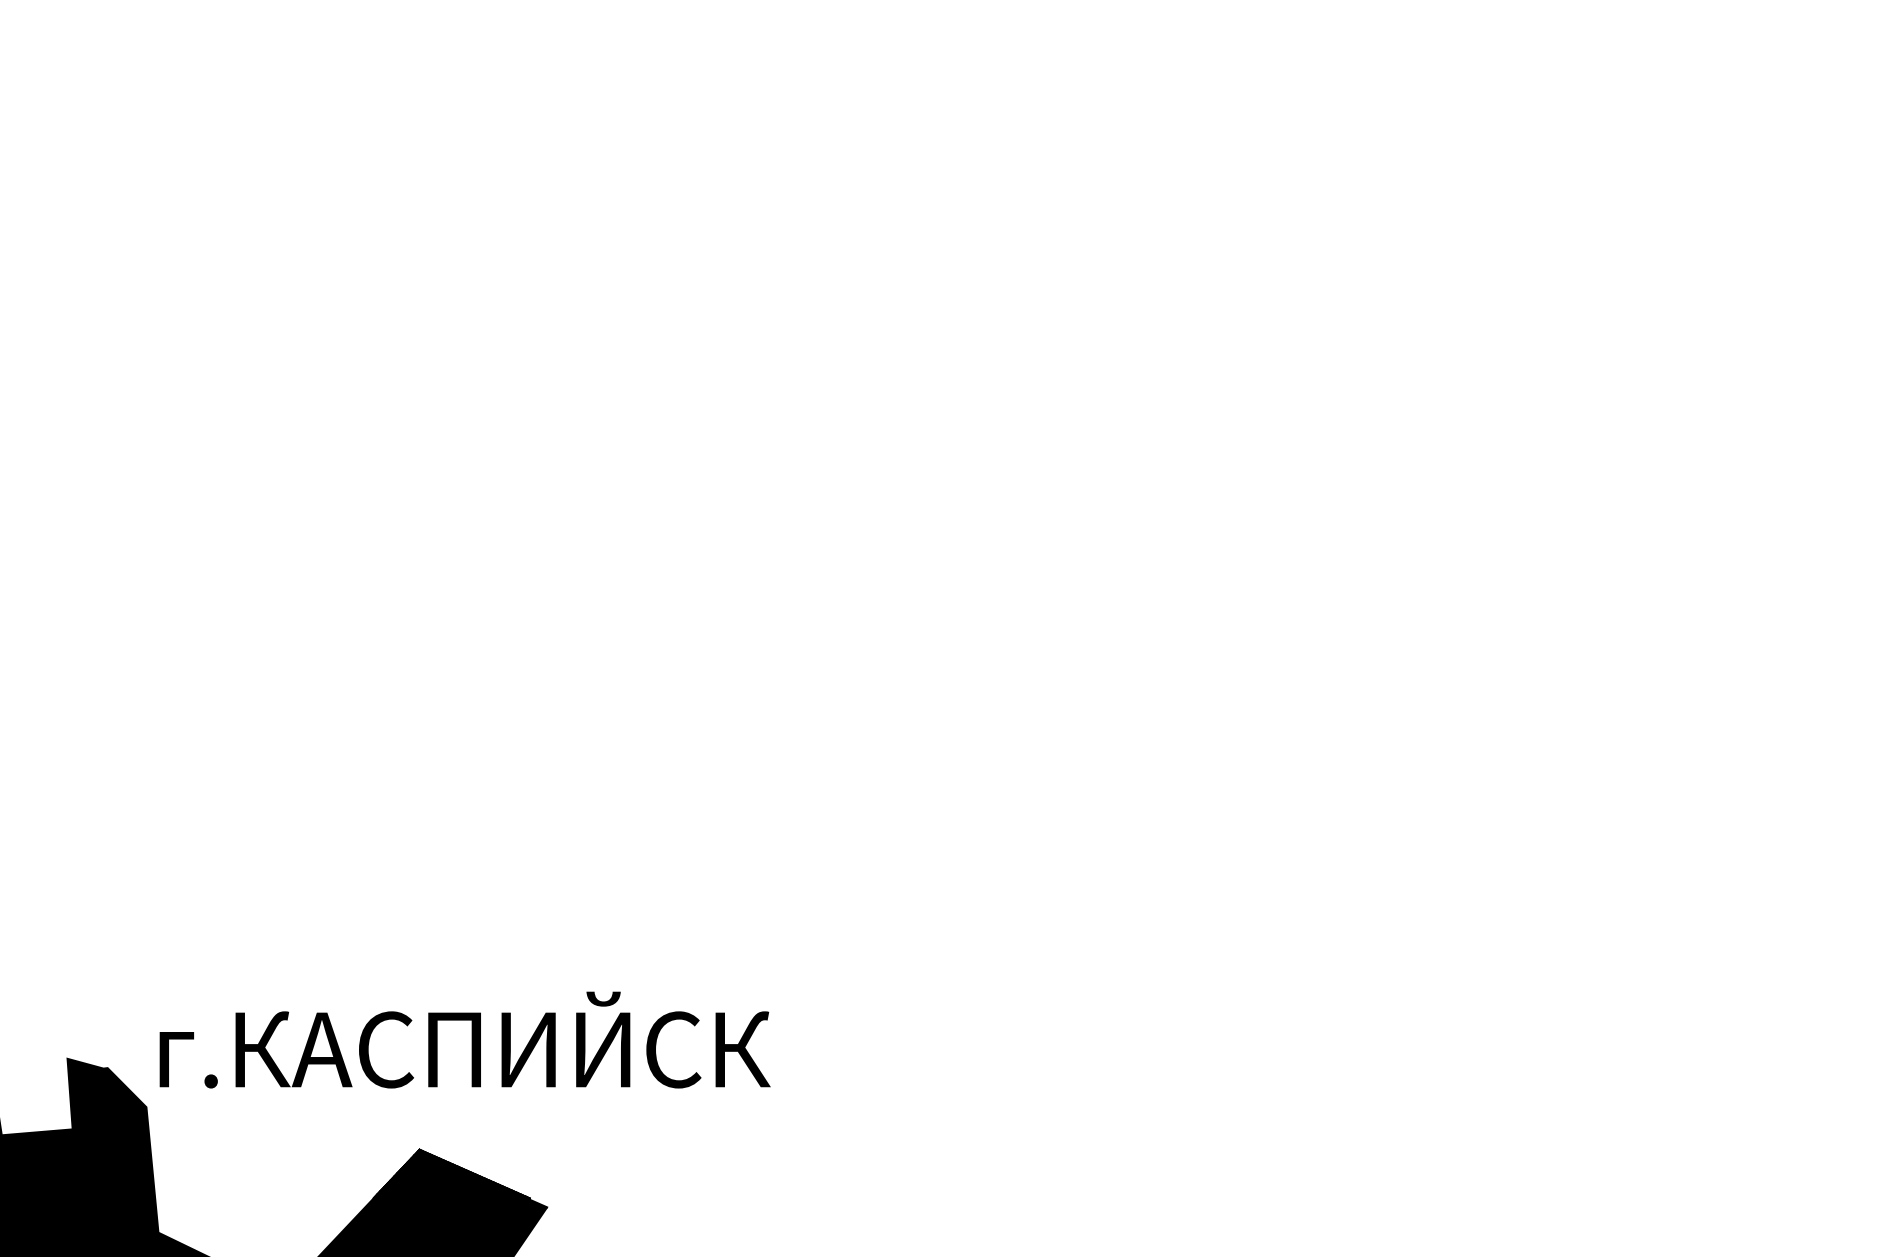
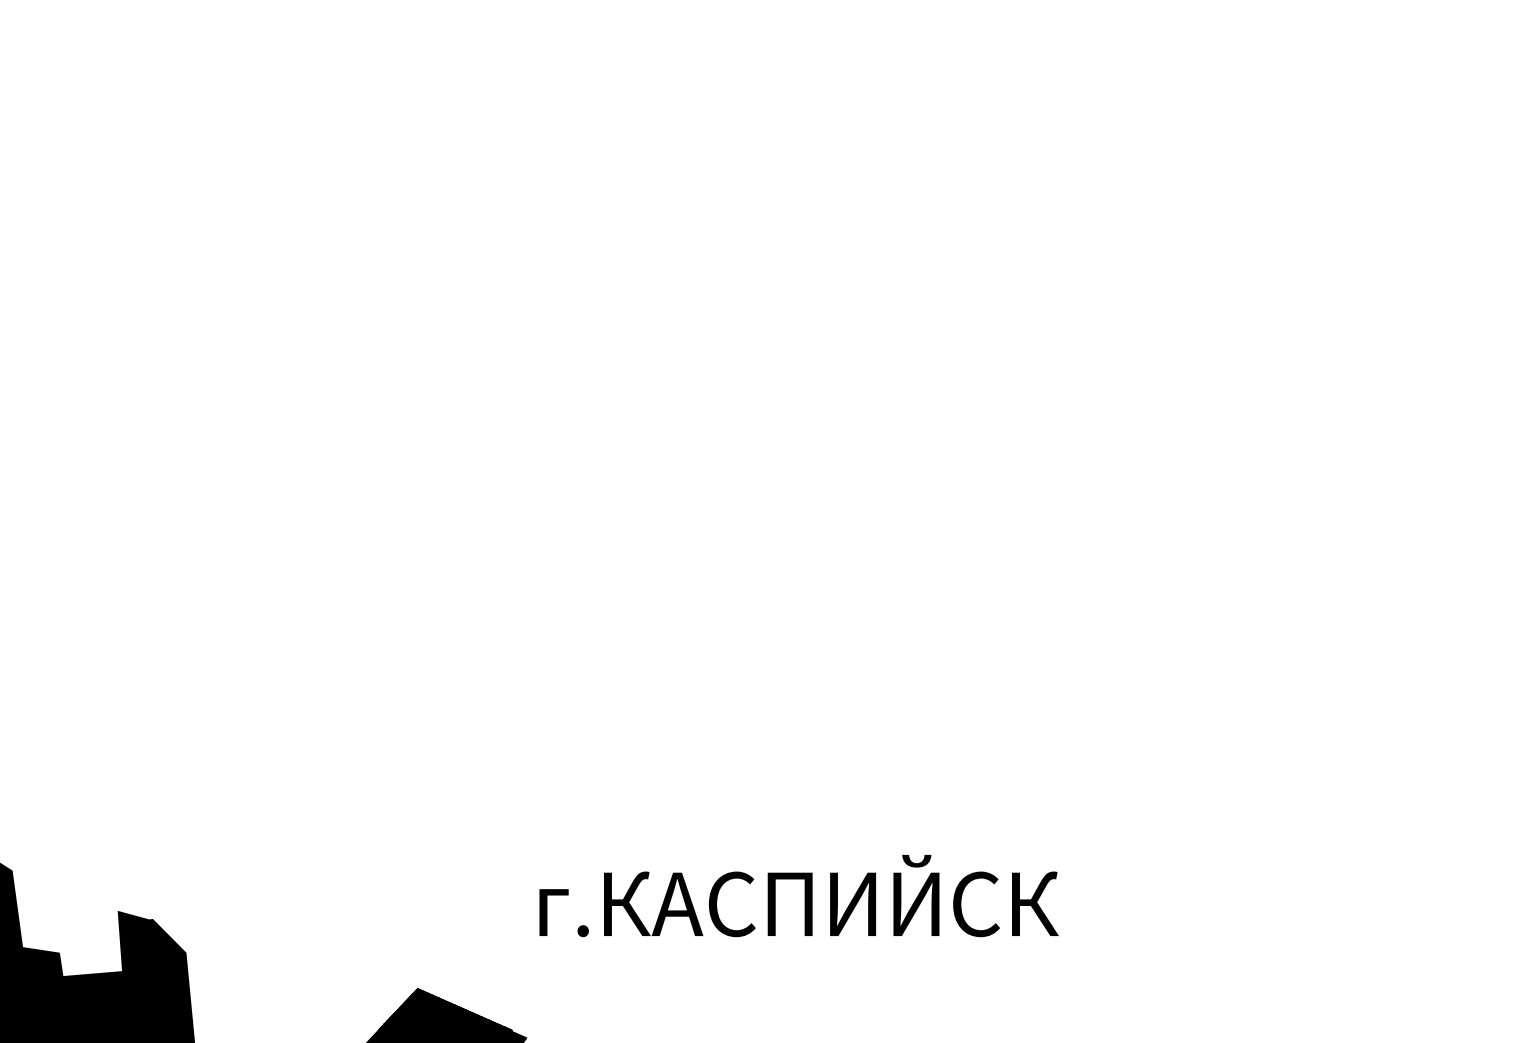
text: (464, 1039) -> (798, 895), moved

